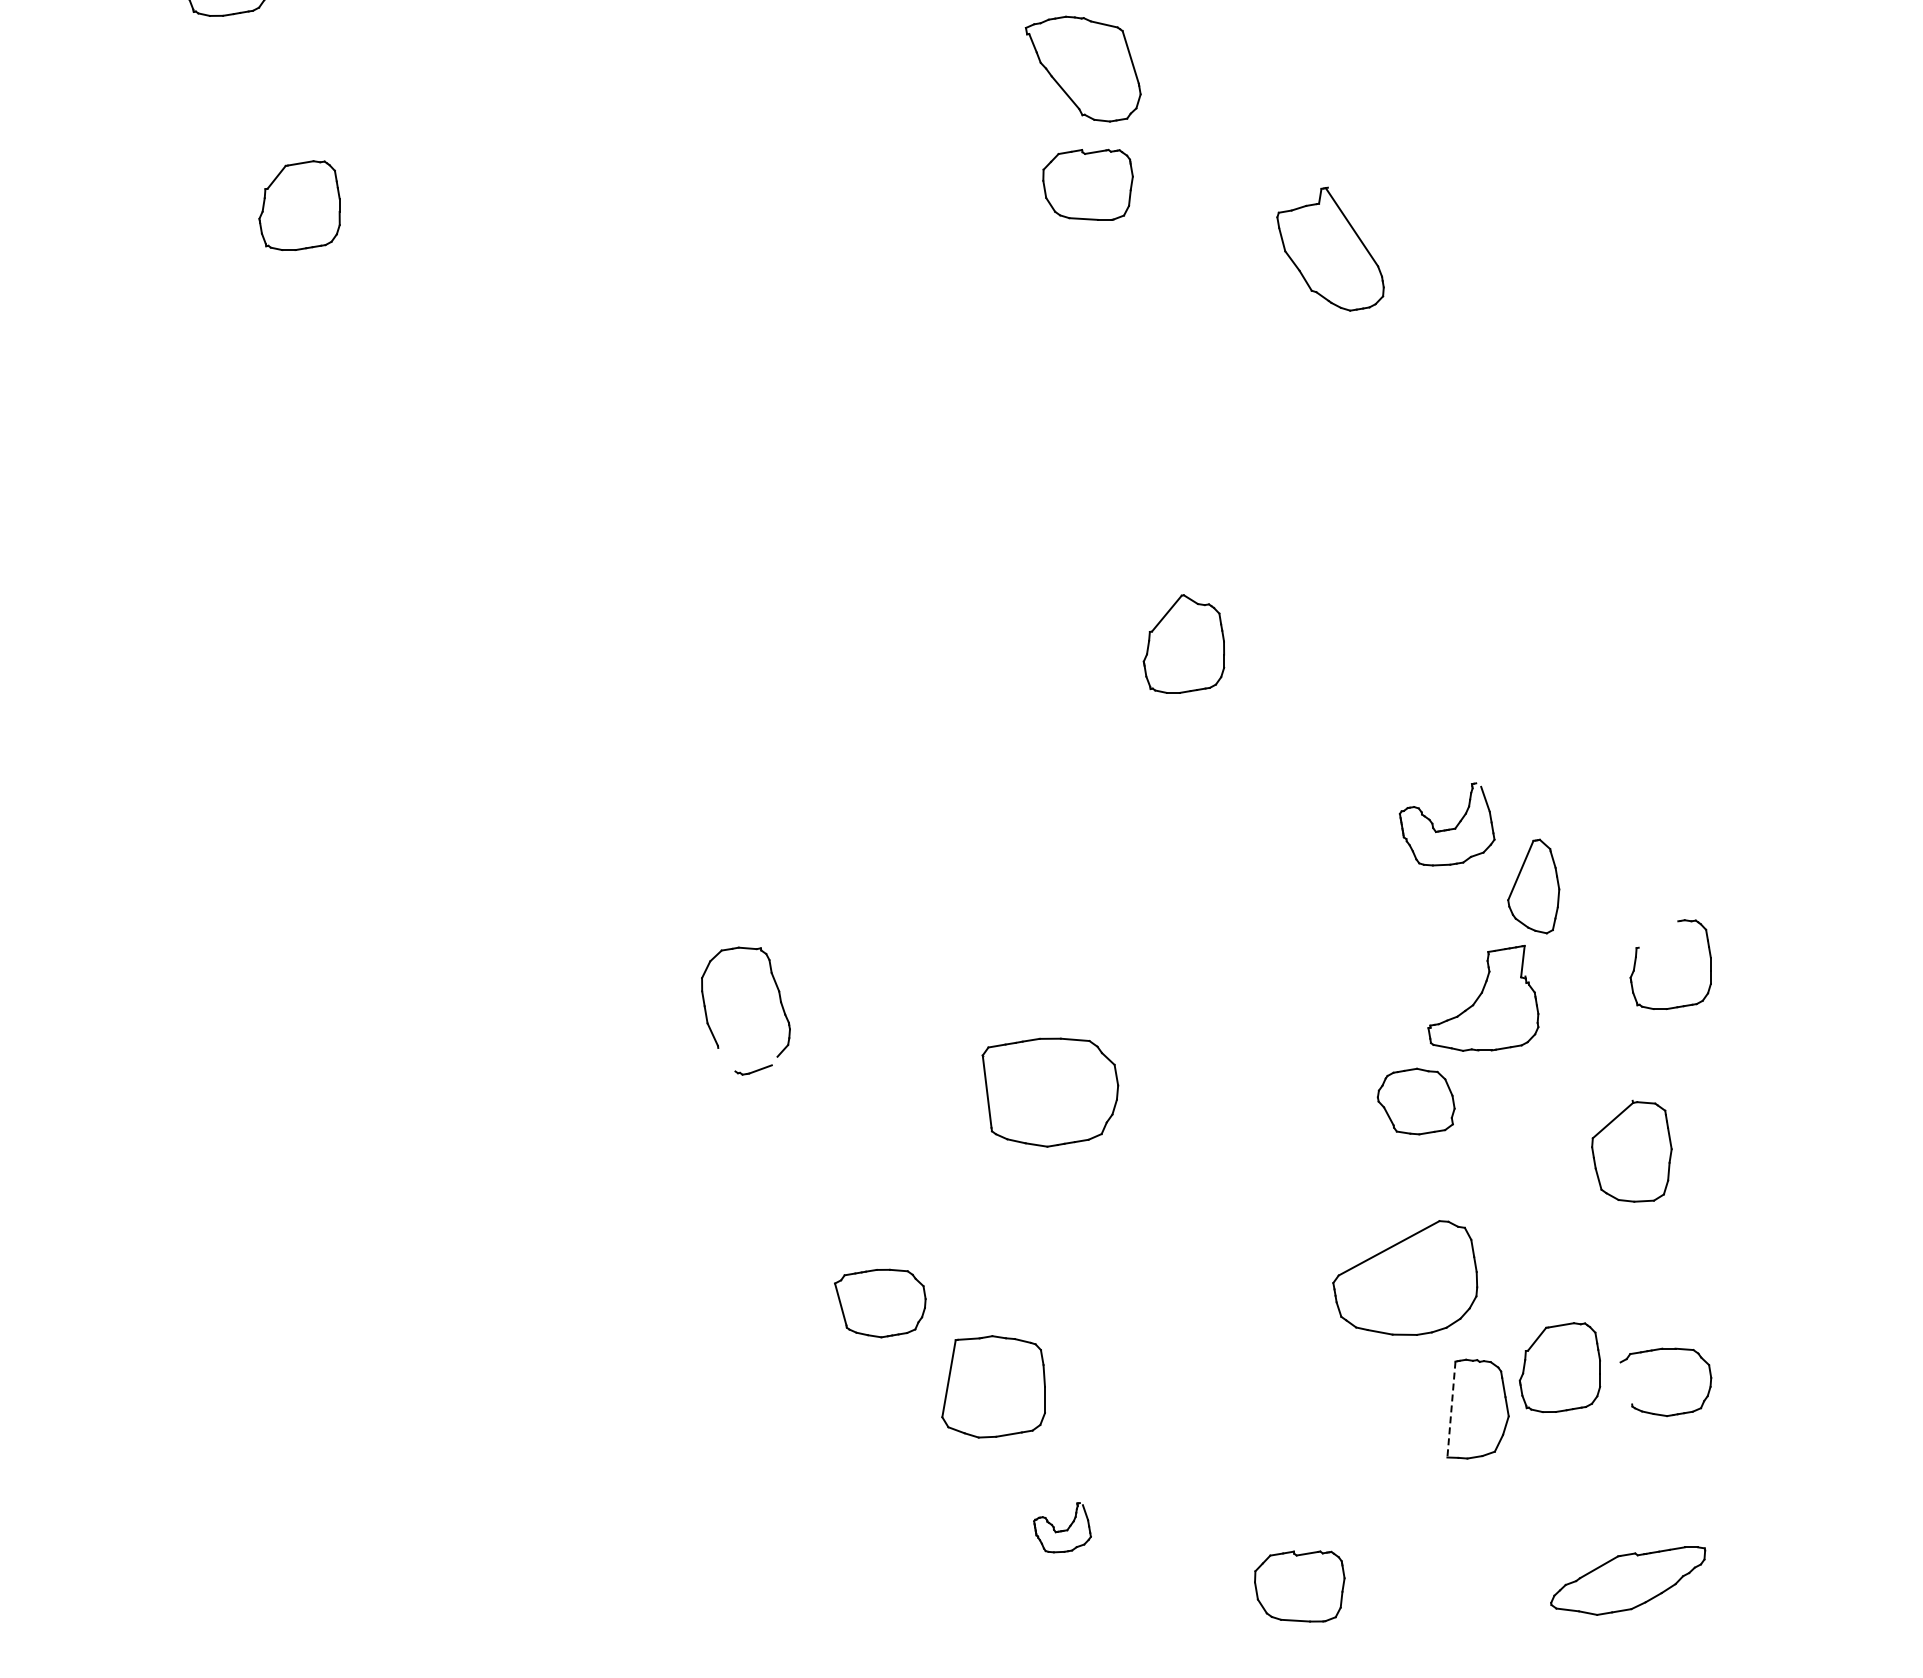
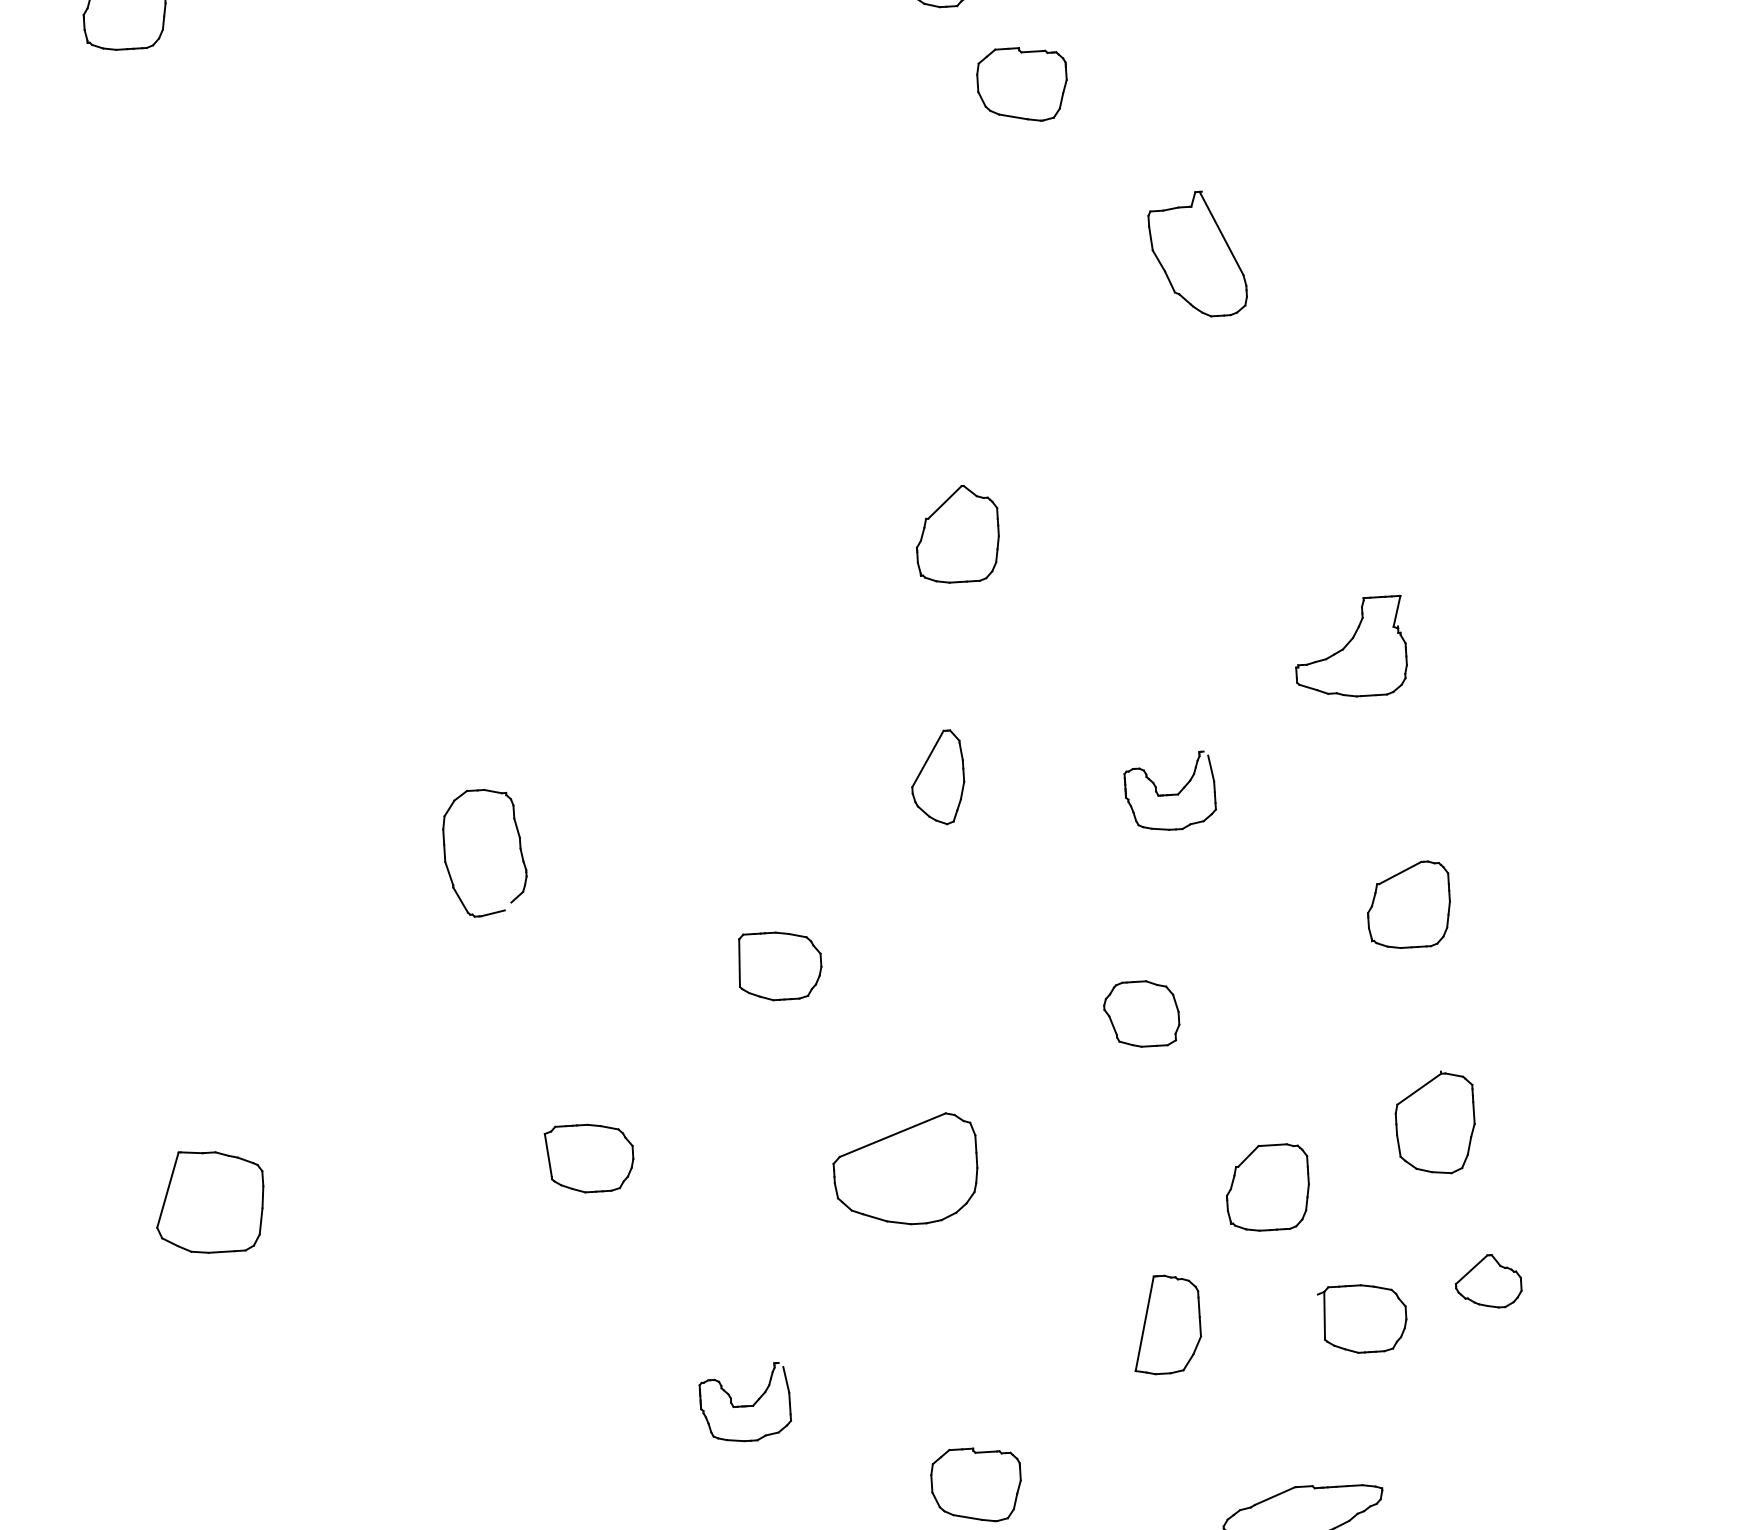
part: (1087, 184) -> (1020, 82), moved
part: (1330, 248) -> (1198, 252), moved
part: (1446, 824) -> (1169, 789), moved
part: (1533, 886) -> (938, 776), moved
line: (1658, 934) -> (1400, 872), added
part: (1483, 998) -> (1353, 643), moved
line: (726, 1059) -> (460, 899), added
part: (1049, 1092) -> (778, 966), size x0.62
part: (1631, 1150) -> (1434, 1120), moved
part: (1405, 1277) -> (905, 1165), moved
part: (1789, 1330) -> (1489, 1280), added
part: (1559, 1367) -> (1267, 1186), moved
line: (1629, 1381) -> (1324, 1314), added
part: (993, 1386) -> (211, 1202), moved
line: (1451, 1410) -> (1144, 1324), dashed -> solid
part: (1062, 1527) -> (745, 1400), size x1.67

